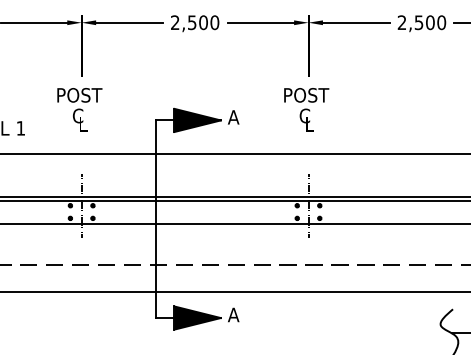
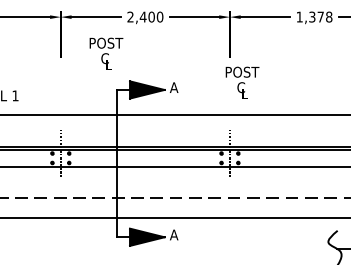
text: (191, 21) -> (142, 16), 2,500 -> 2,400
text: (421, 21) -> (314, 16), 2,500 -> 1,378
text: (79, 109) -> (106, 53), moved
text: (306, 109) -> (242, 82), moved

